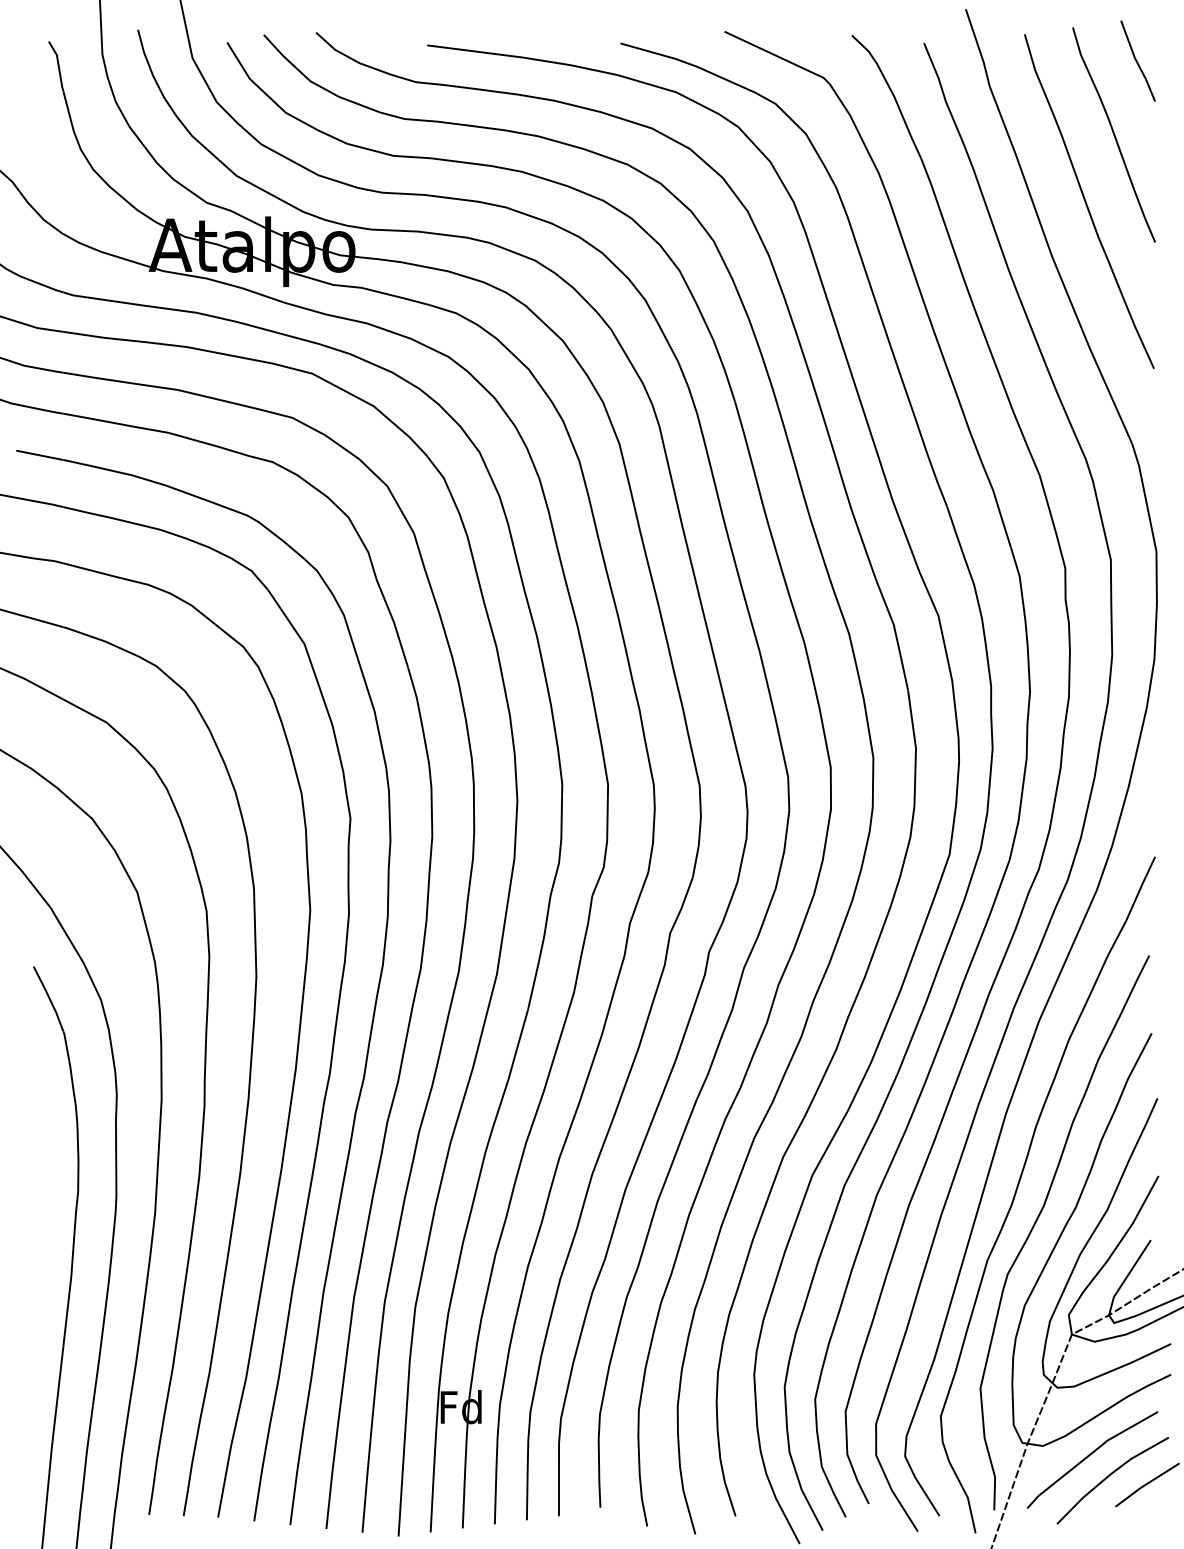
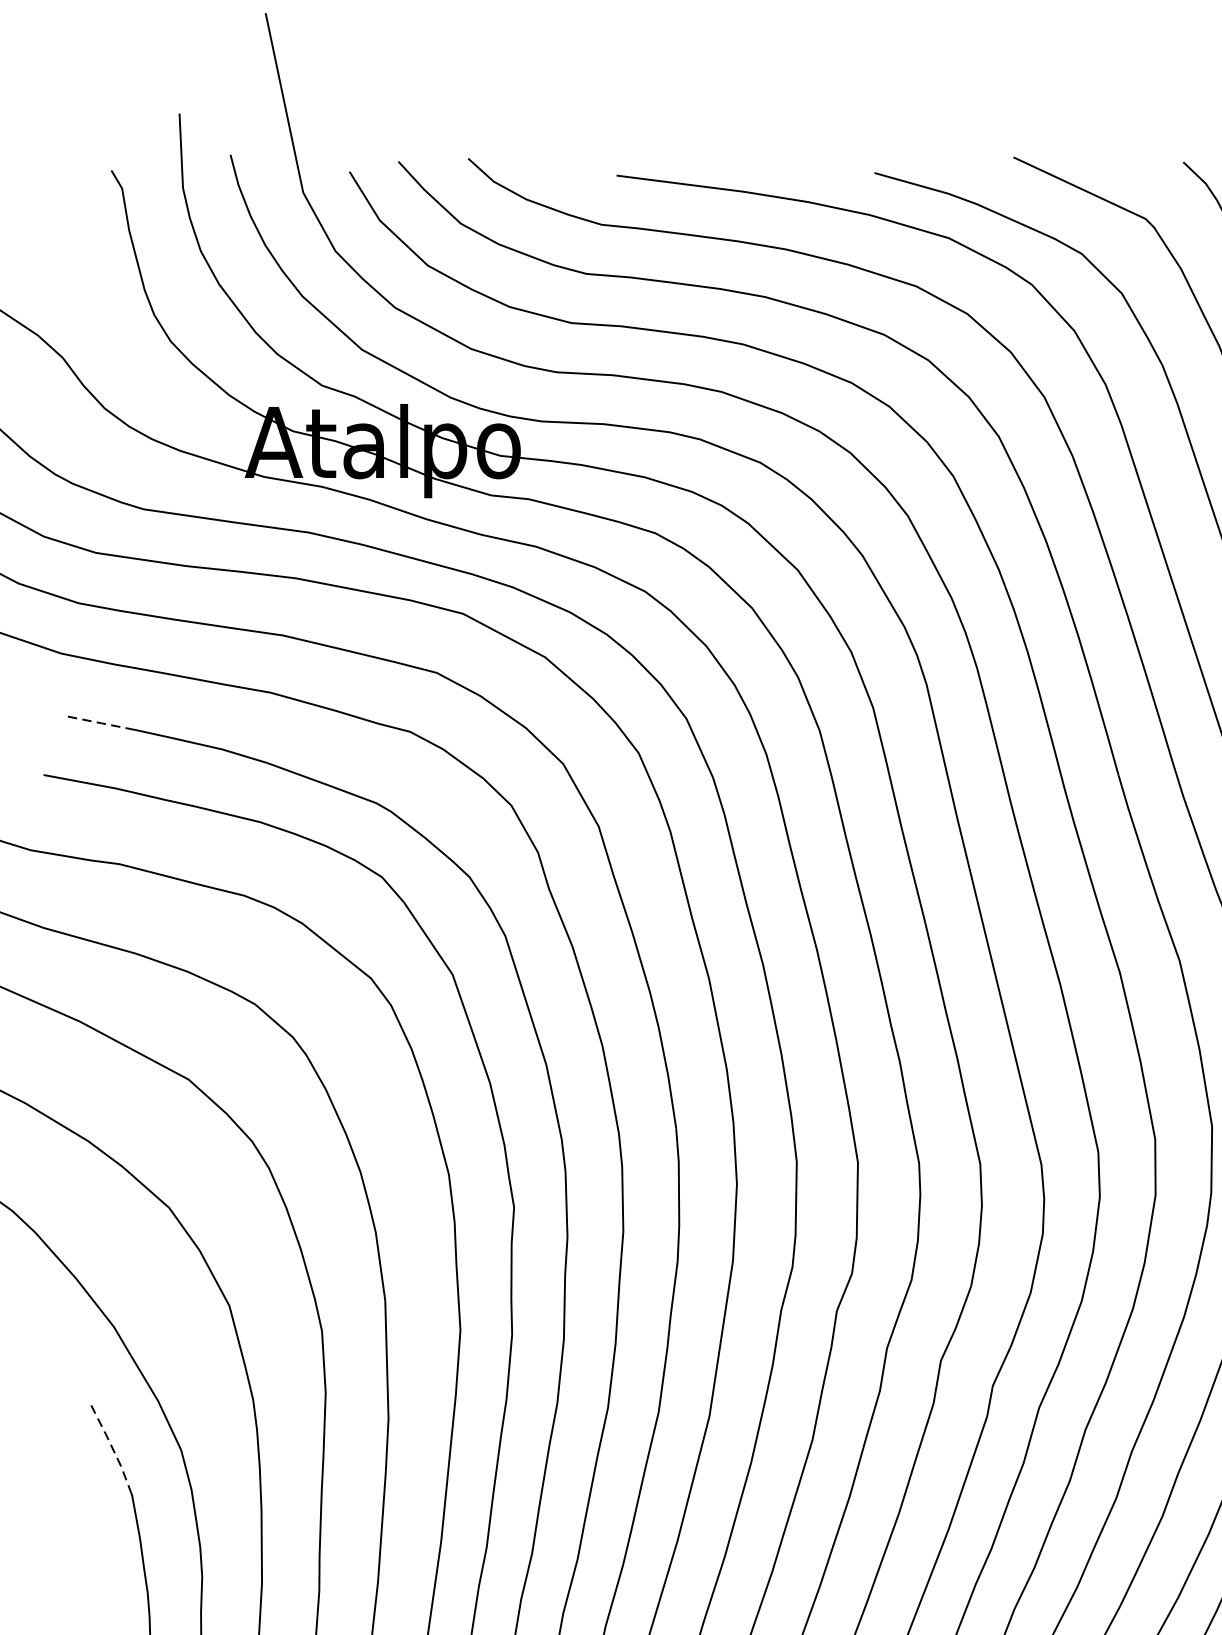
line: (40, 455) -> (100, 723), solid -> dashed
line: (49, 999) -> (112, 1449), solid -> dashed

